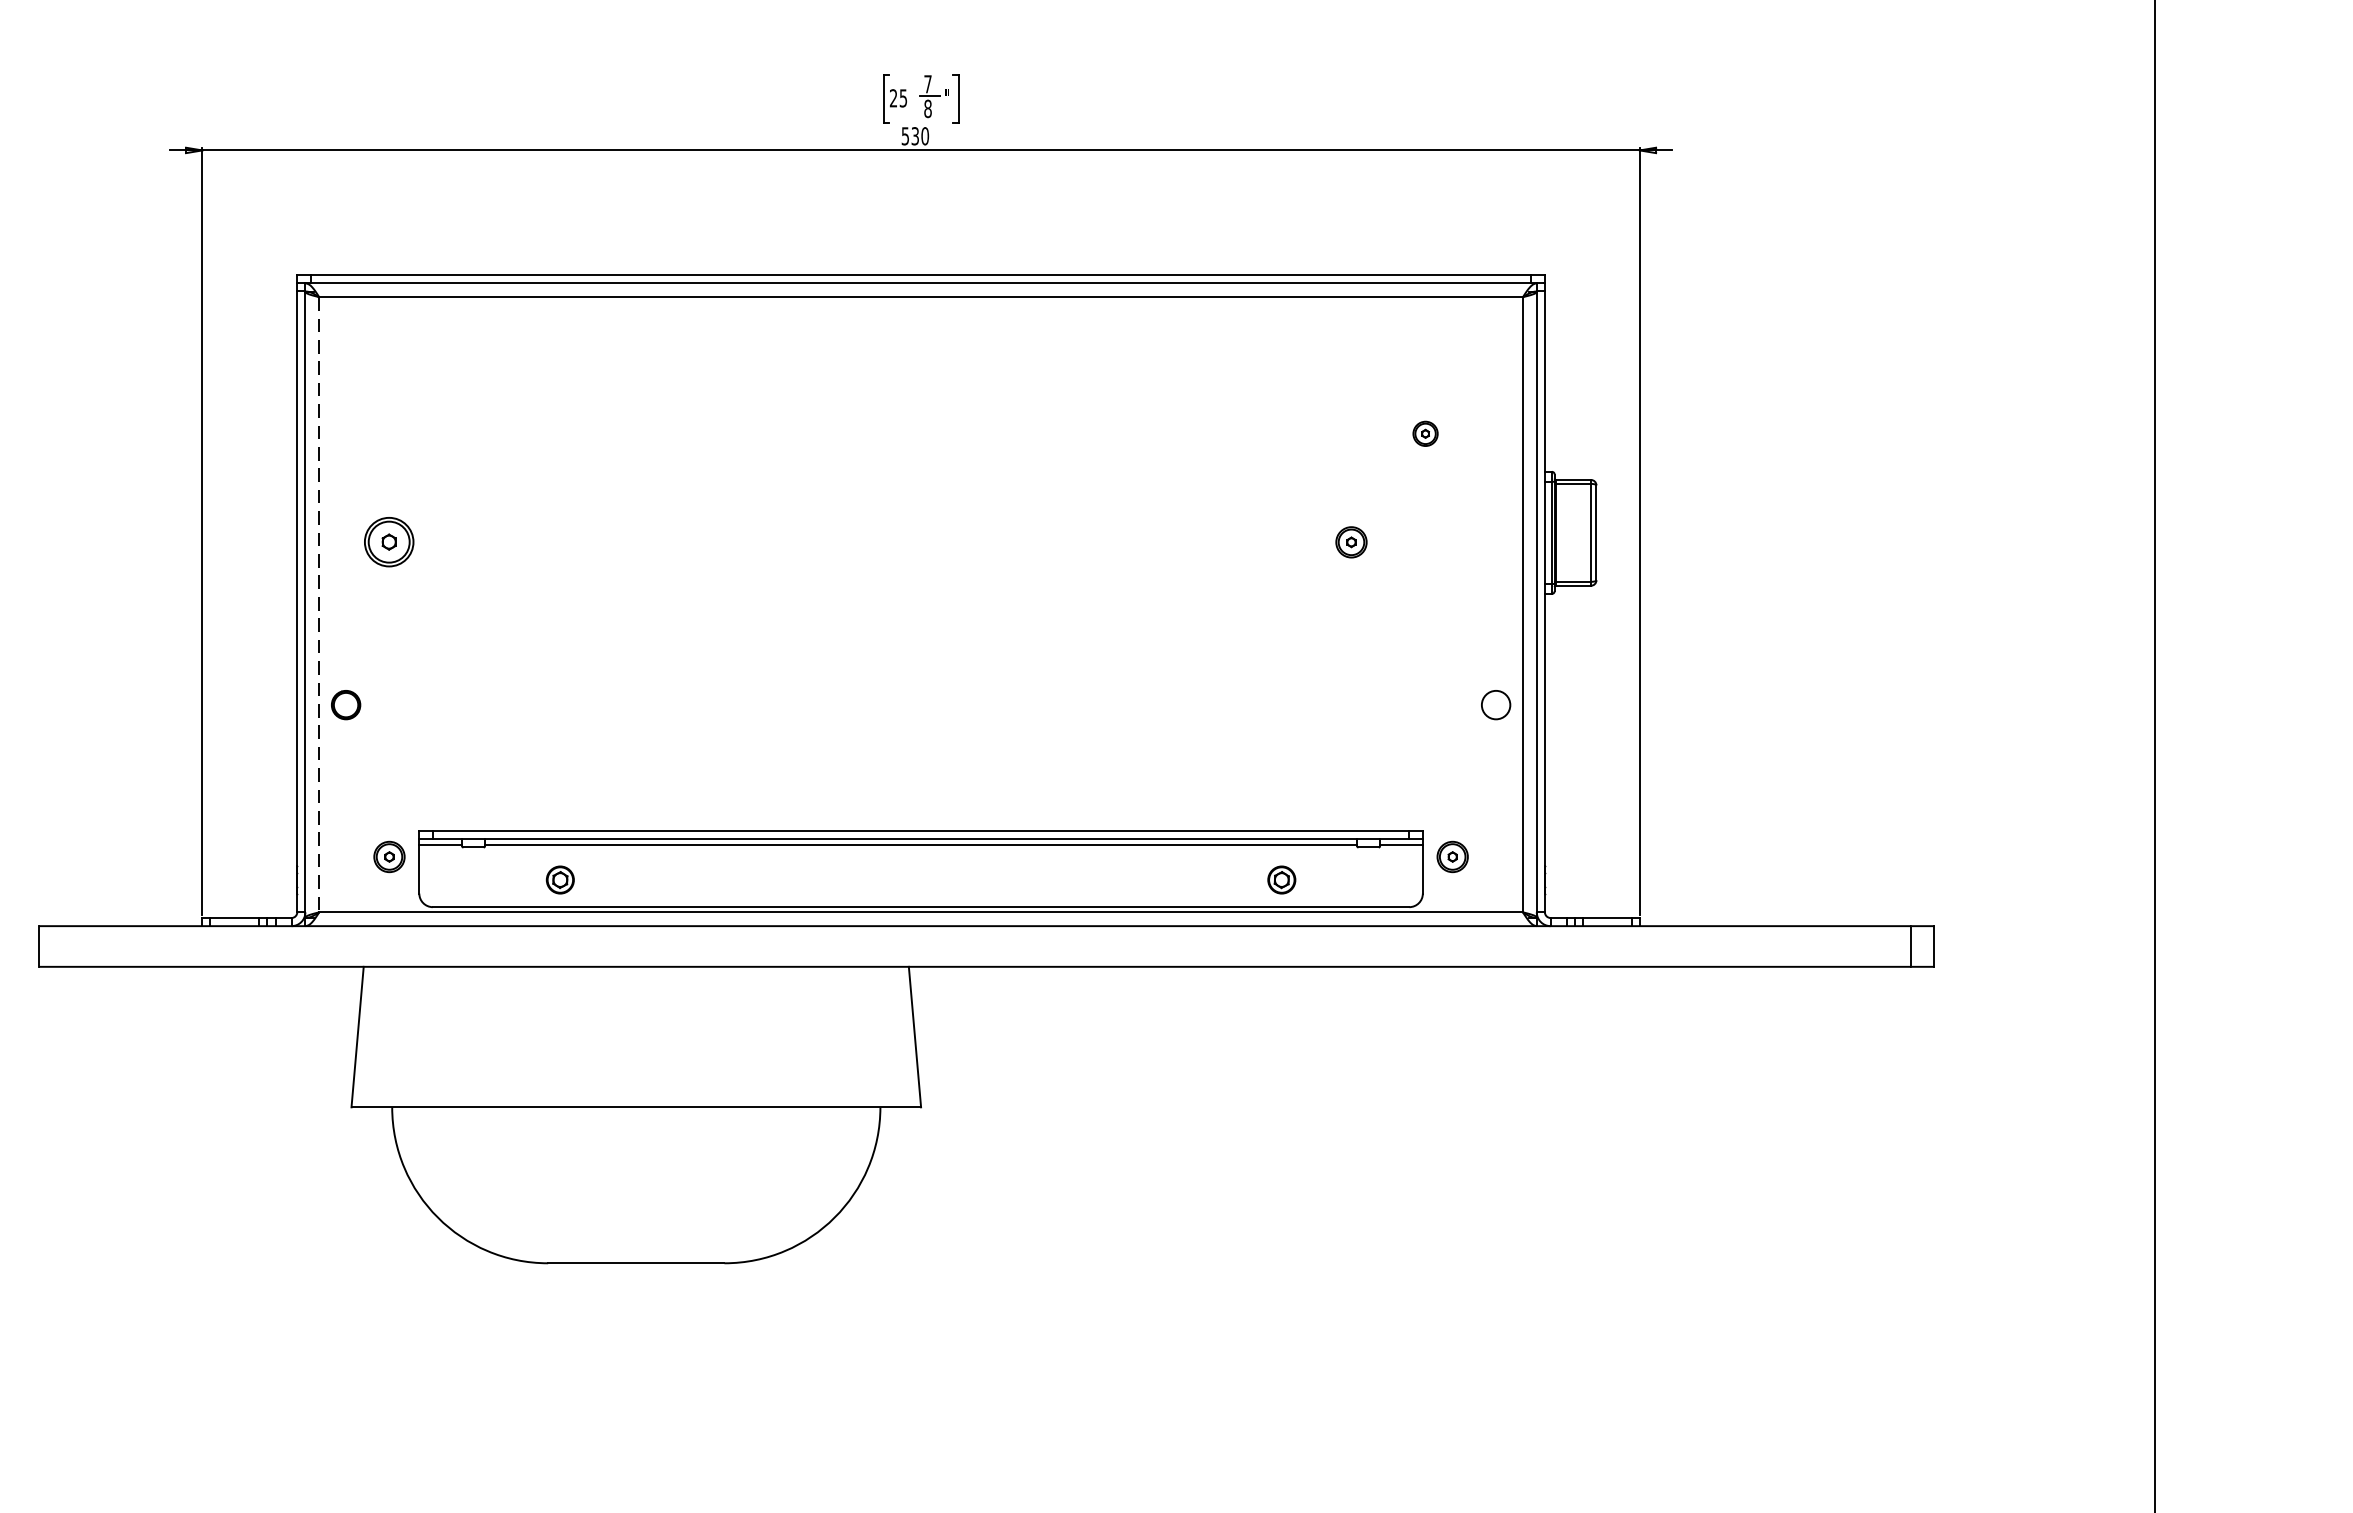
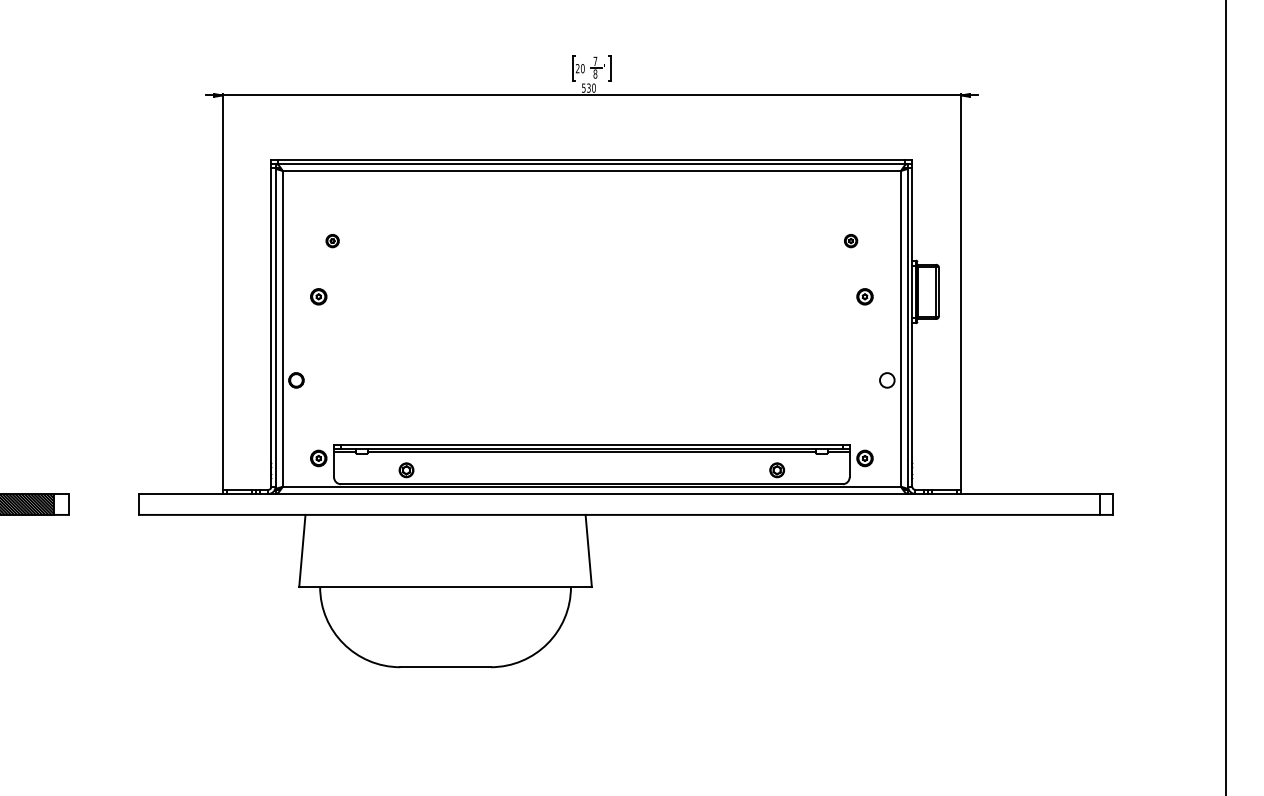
text: (902, 97) -> (582, 68), 25 -> 20
part: (416, 434) -> (332, 241), added
part: (389, 541) -> (318, 296), size x0.62
part: (1350, 541) -> (864, 296), moved
line: (318, 605) -> (282, 329), dashed -> solid

